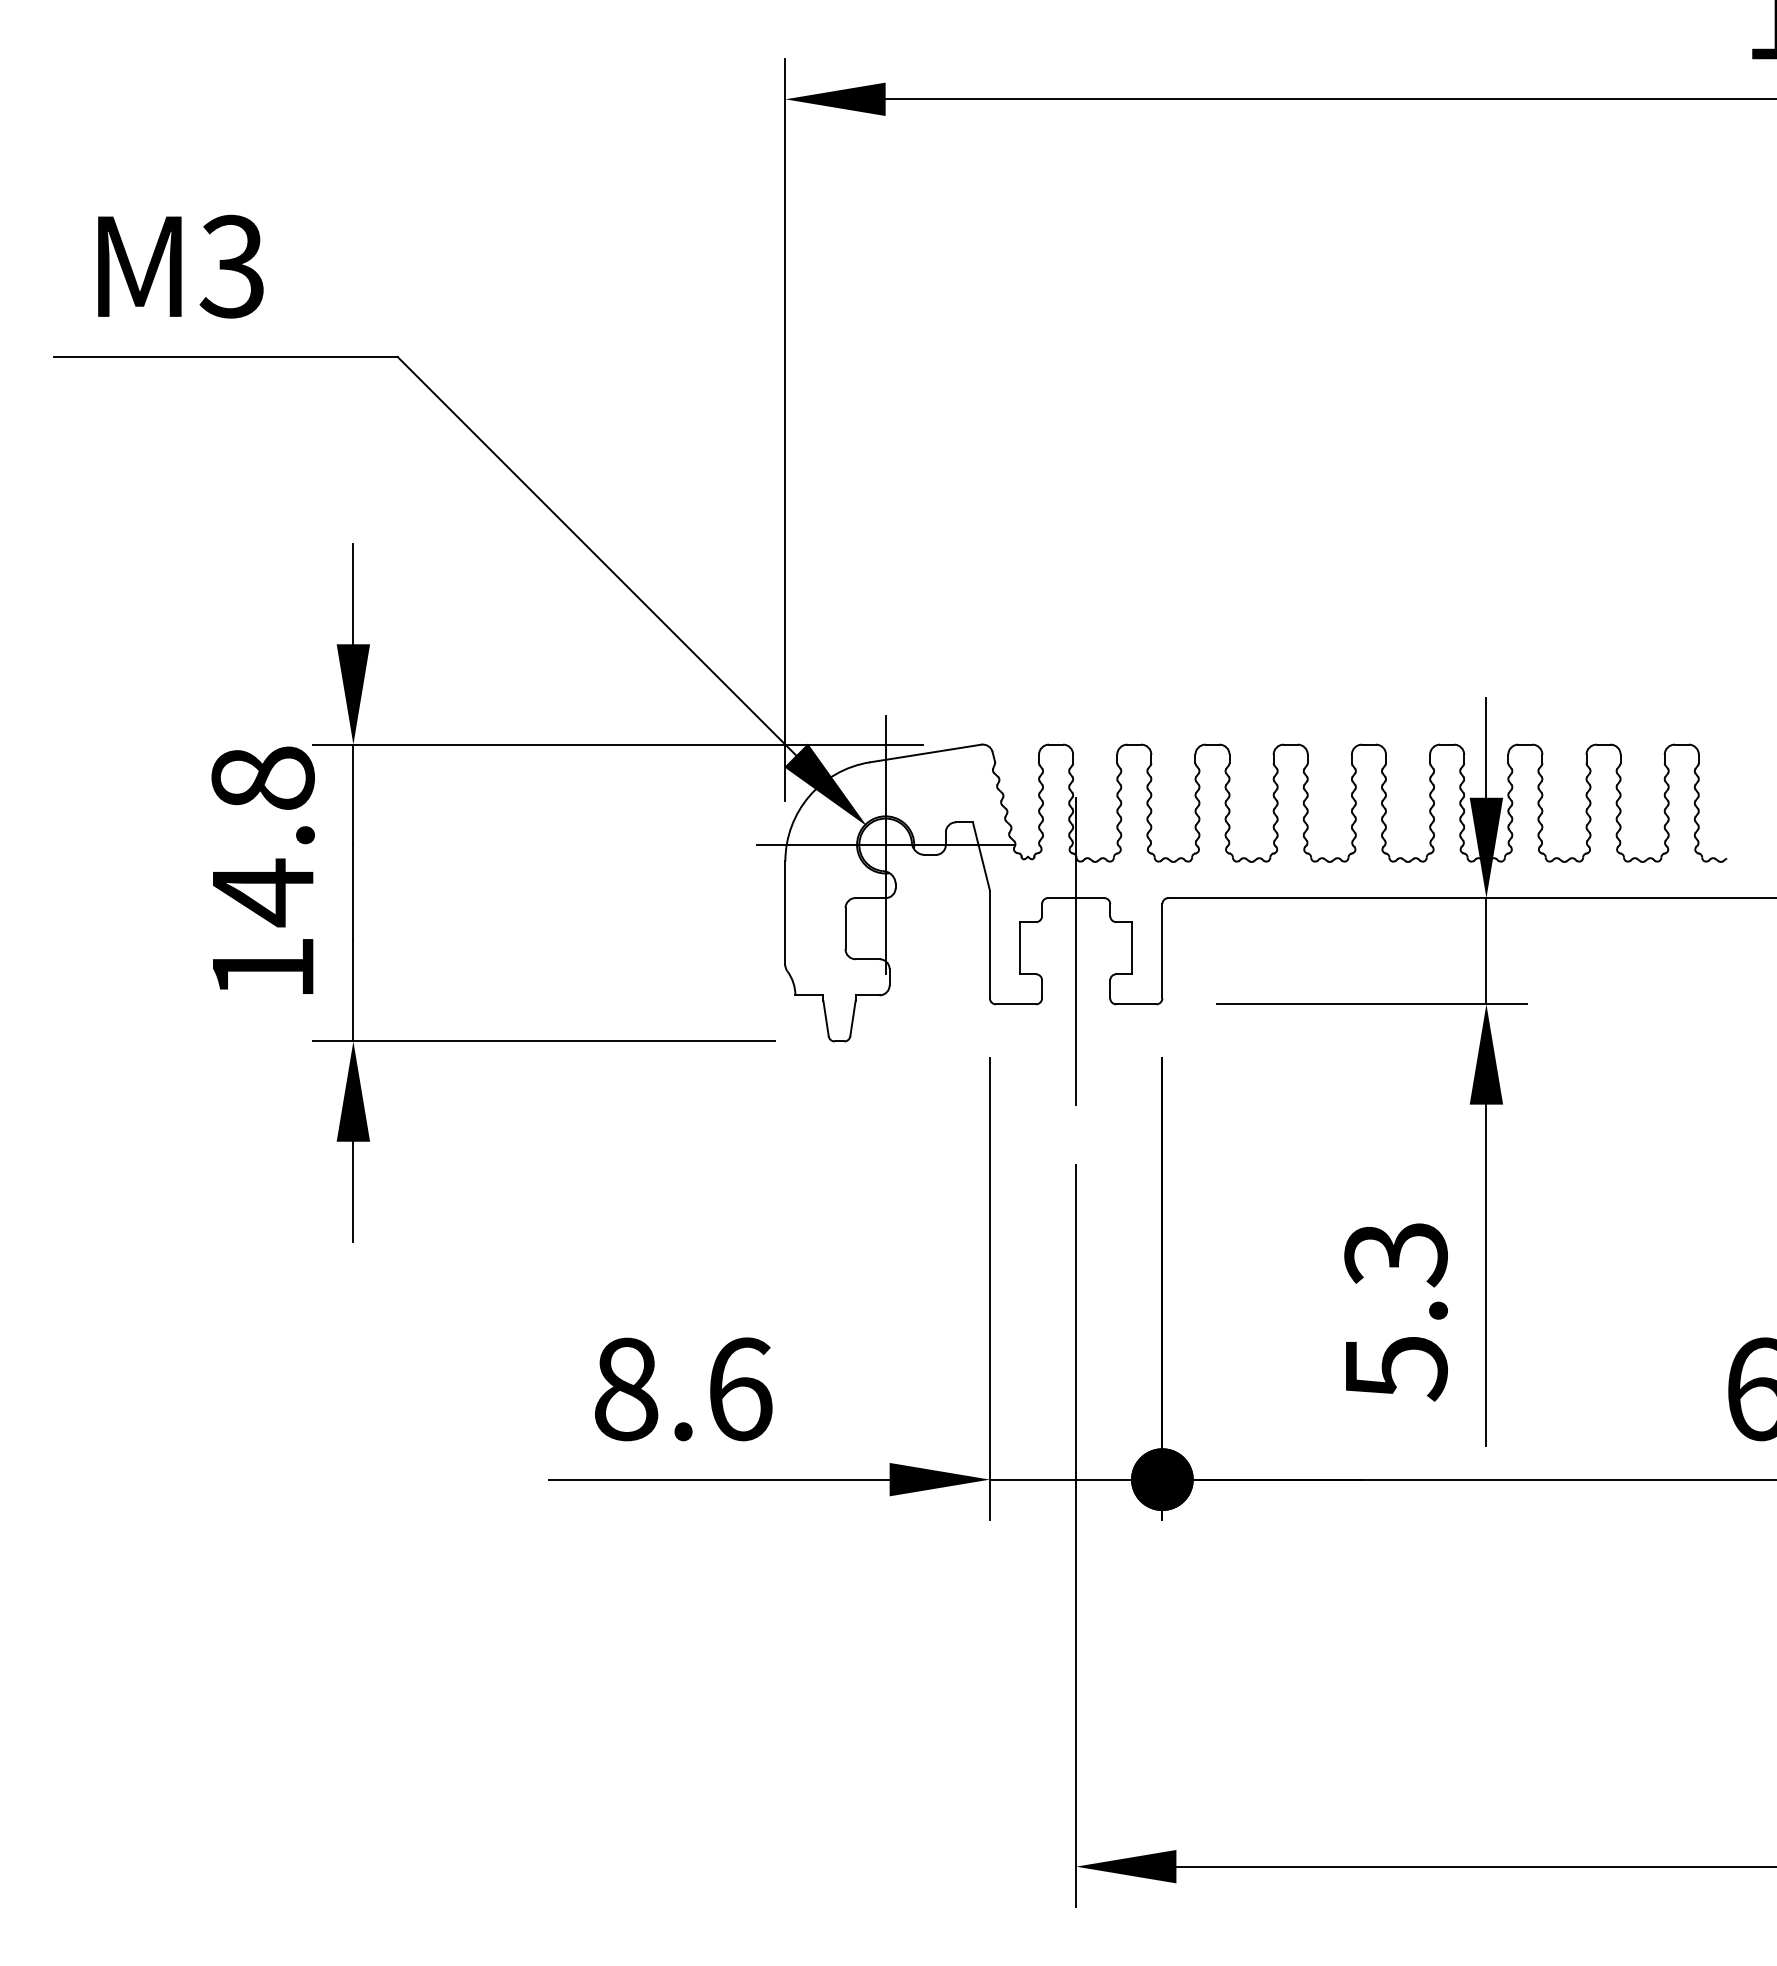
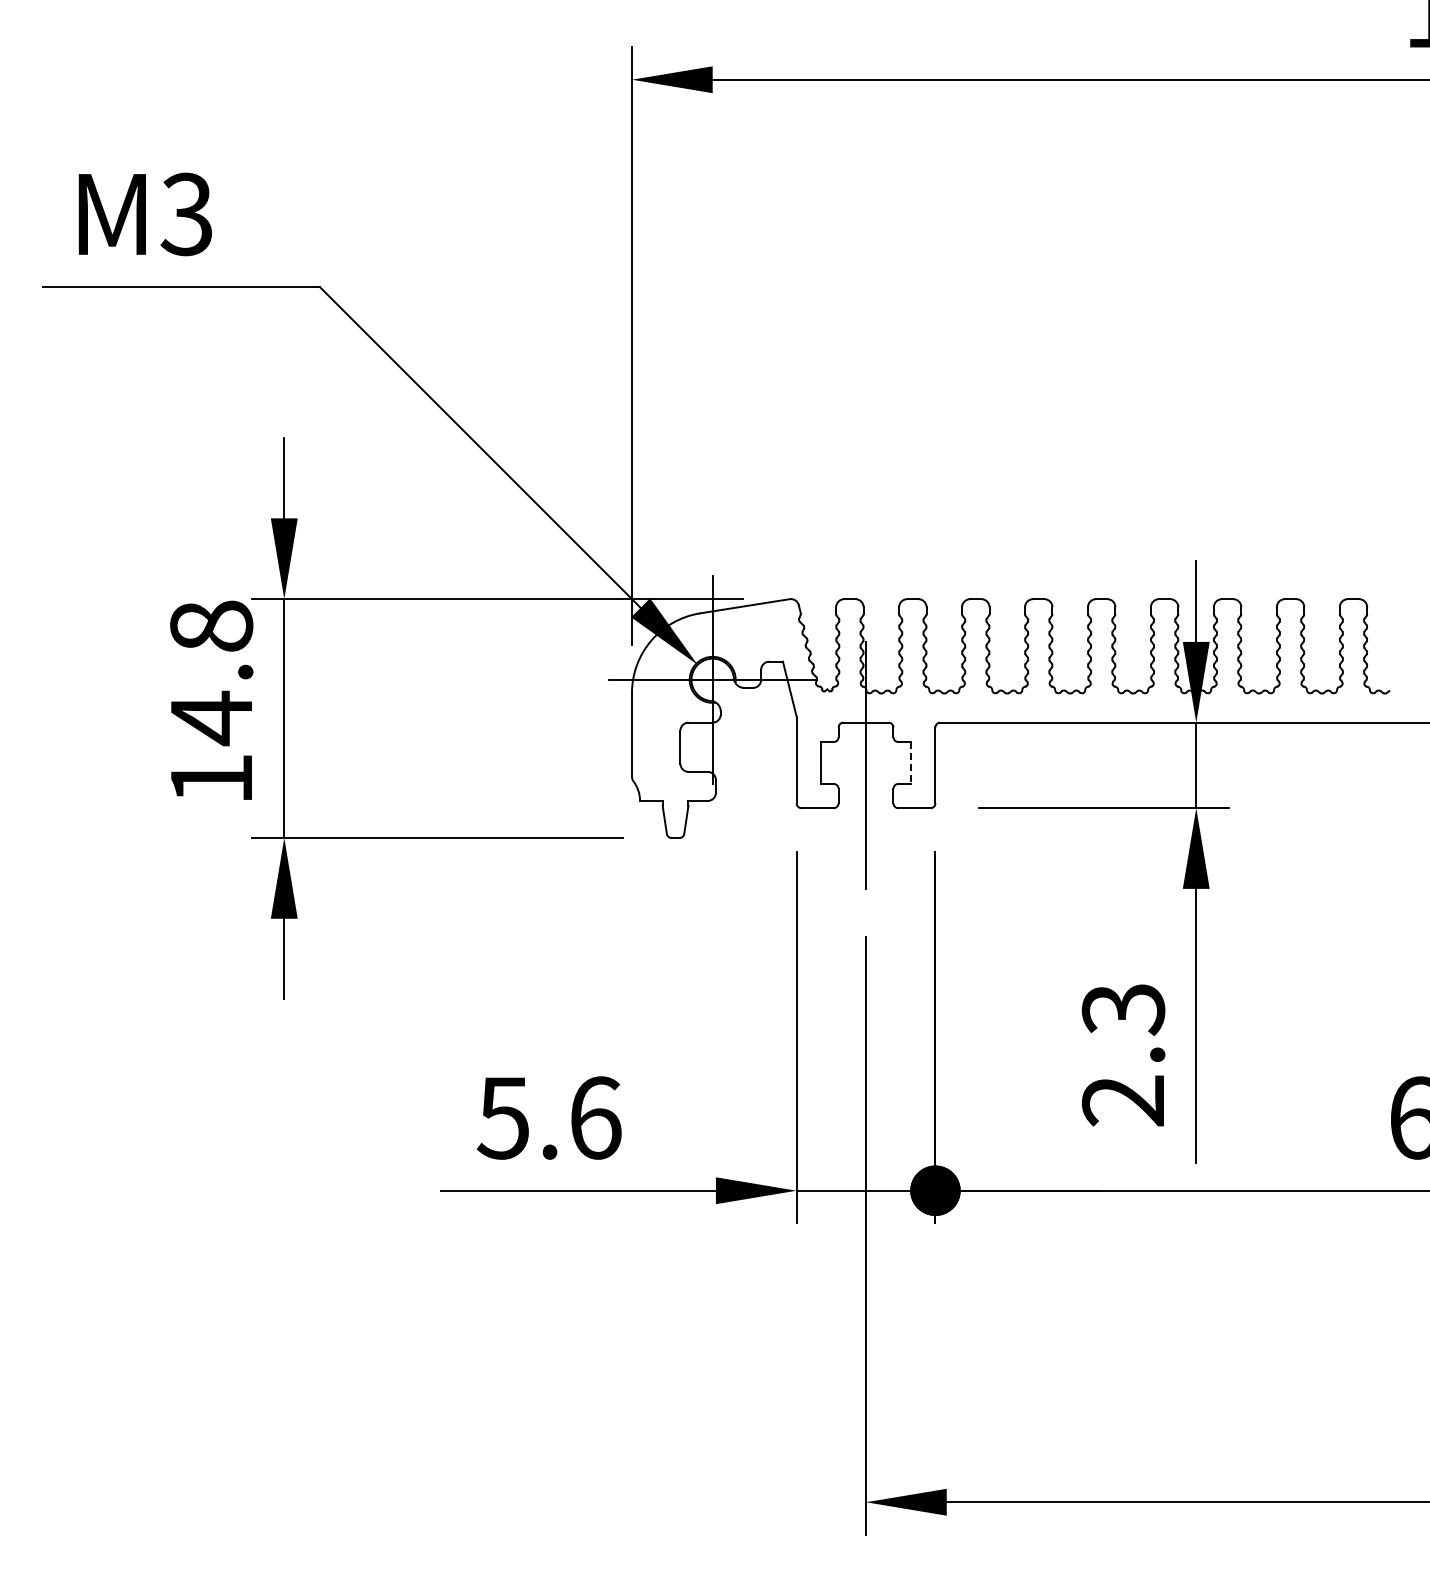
line: (1132, 948) -> (911, 763), solid -> dashed
text: (1396, 1368) -> (1123, 1101), 5.3 -> 2.3
text: (624, 1388) -> (502, 1117), 8.6 -> 5.6

